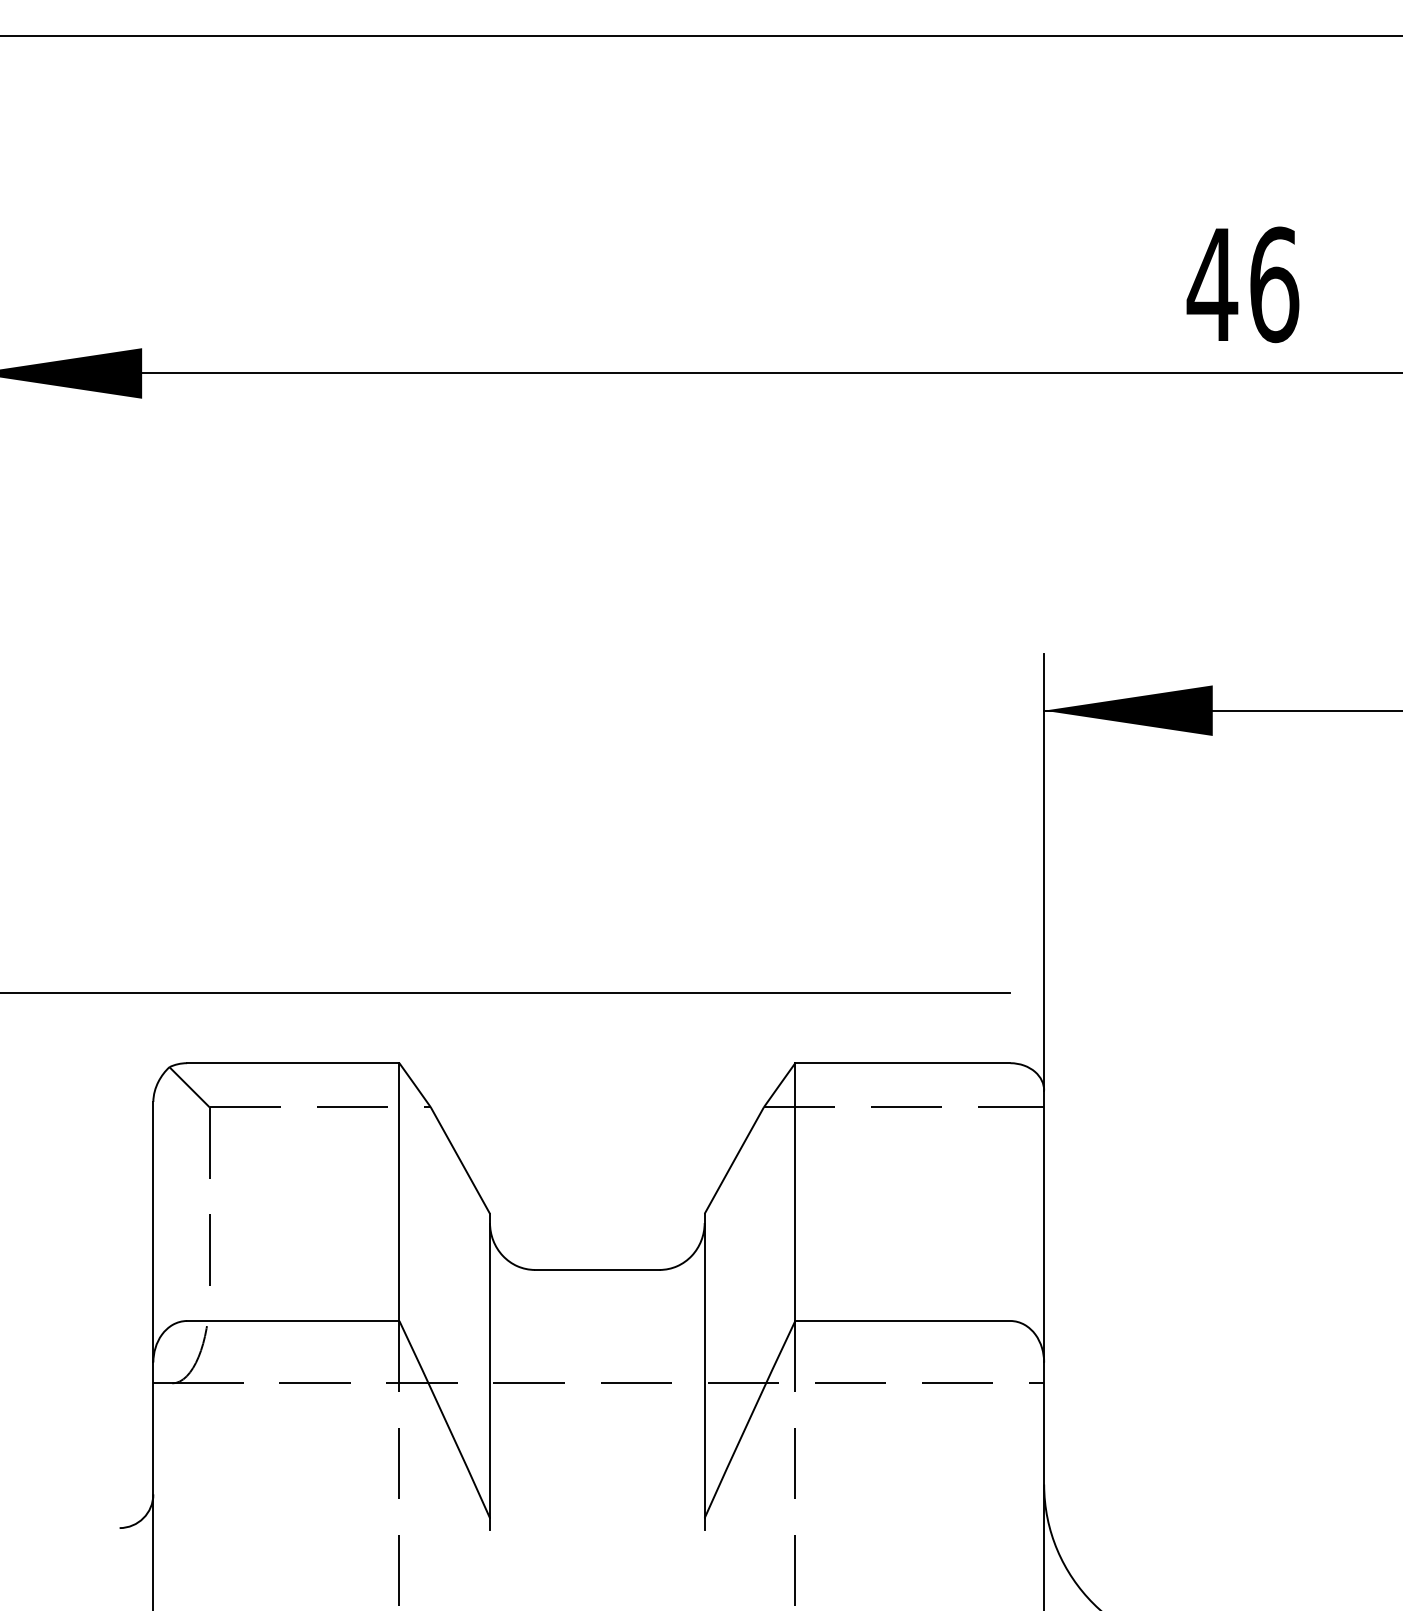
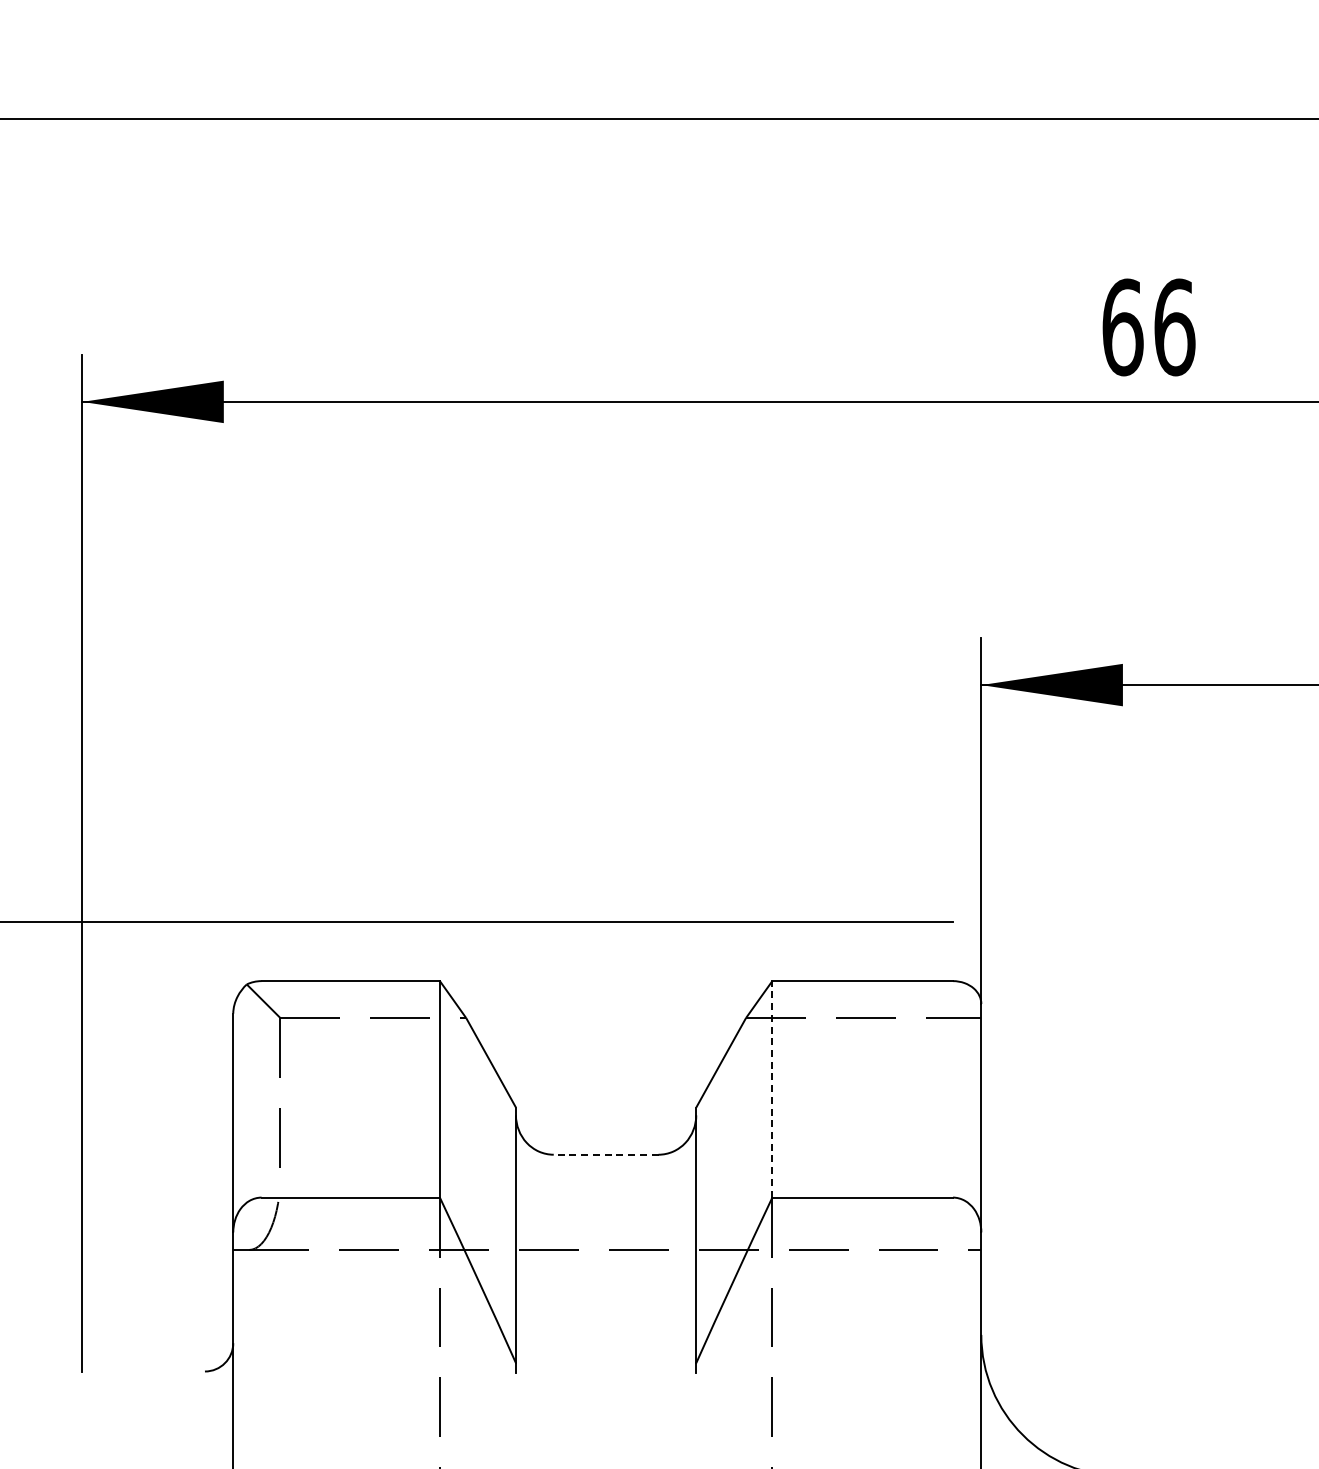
text: (1212, 284) -> (1122, 327), 46 -> 66
line: (795, 1191) -> (772, 1088), solid -> dashed
line: (596, 1269) -> (605, 1154), solid -> dashed

